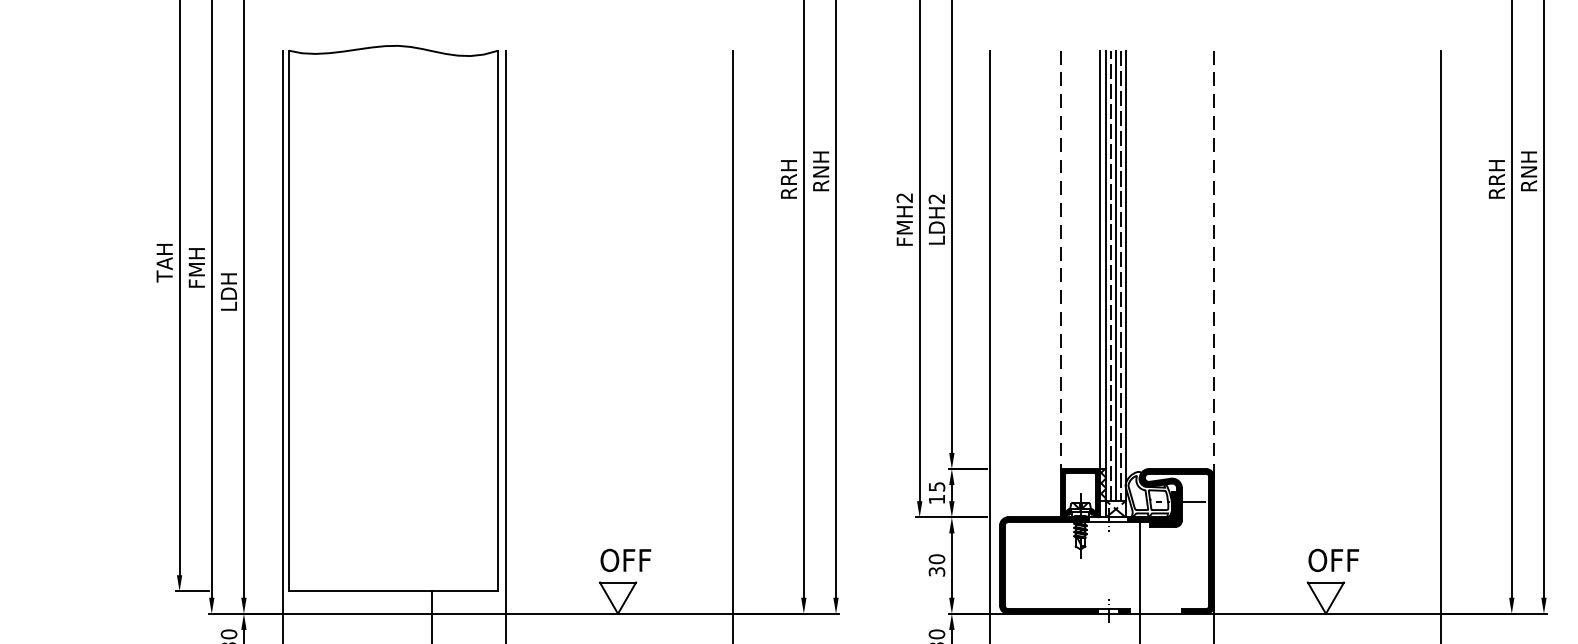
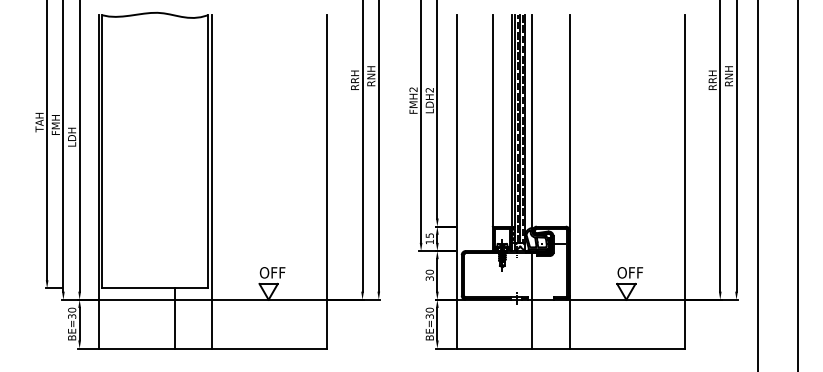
line: (1061, 260) -> (492, 121), dashed -> solid
line: (1140, 262) -> (532, 122), added
line: (1213, 262) -> (569, 122), dashed -> solid

